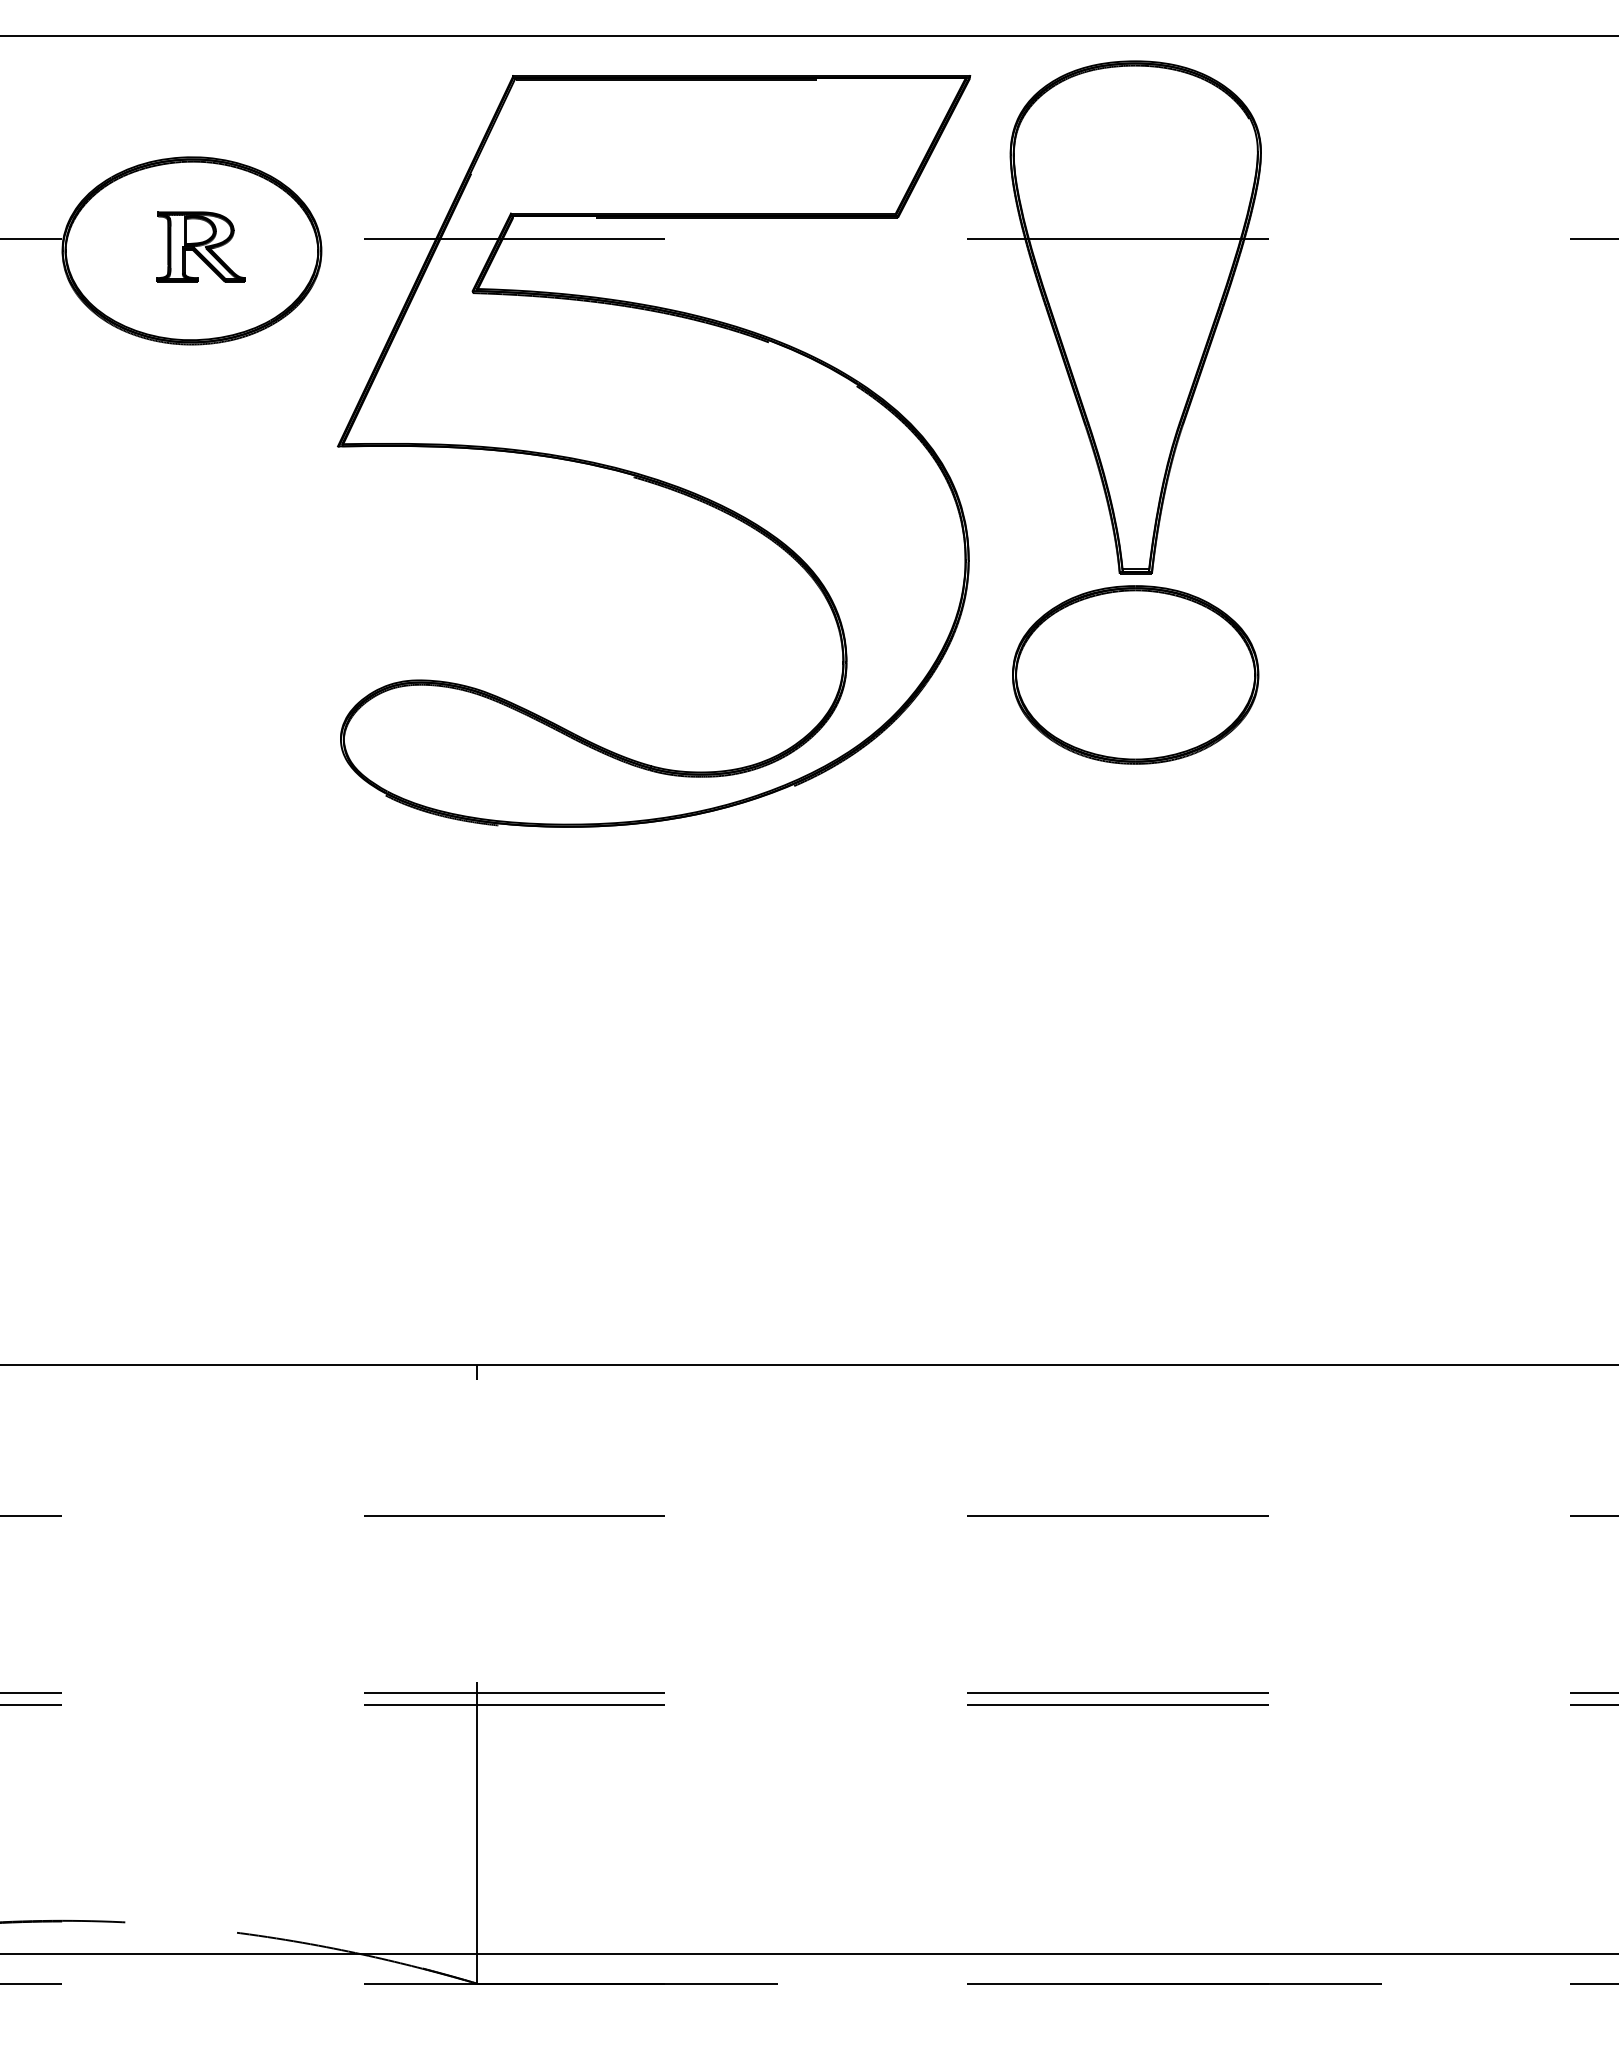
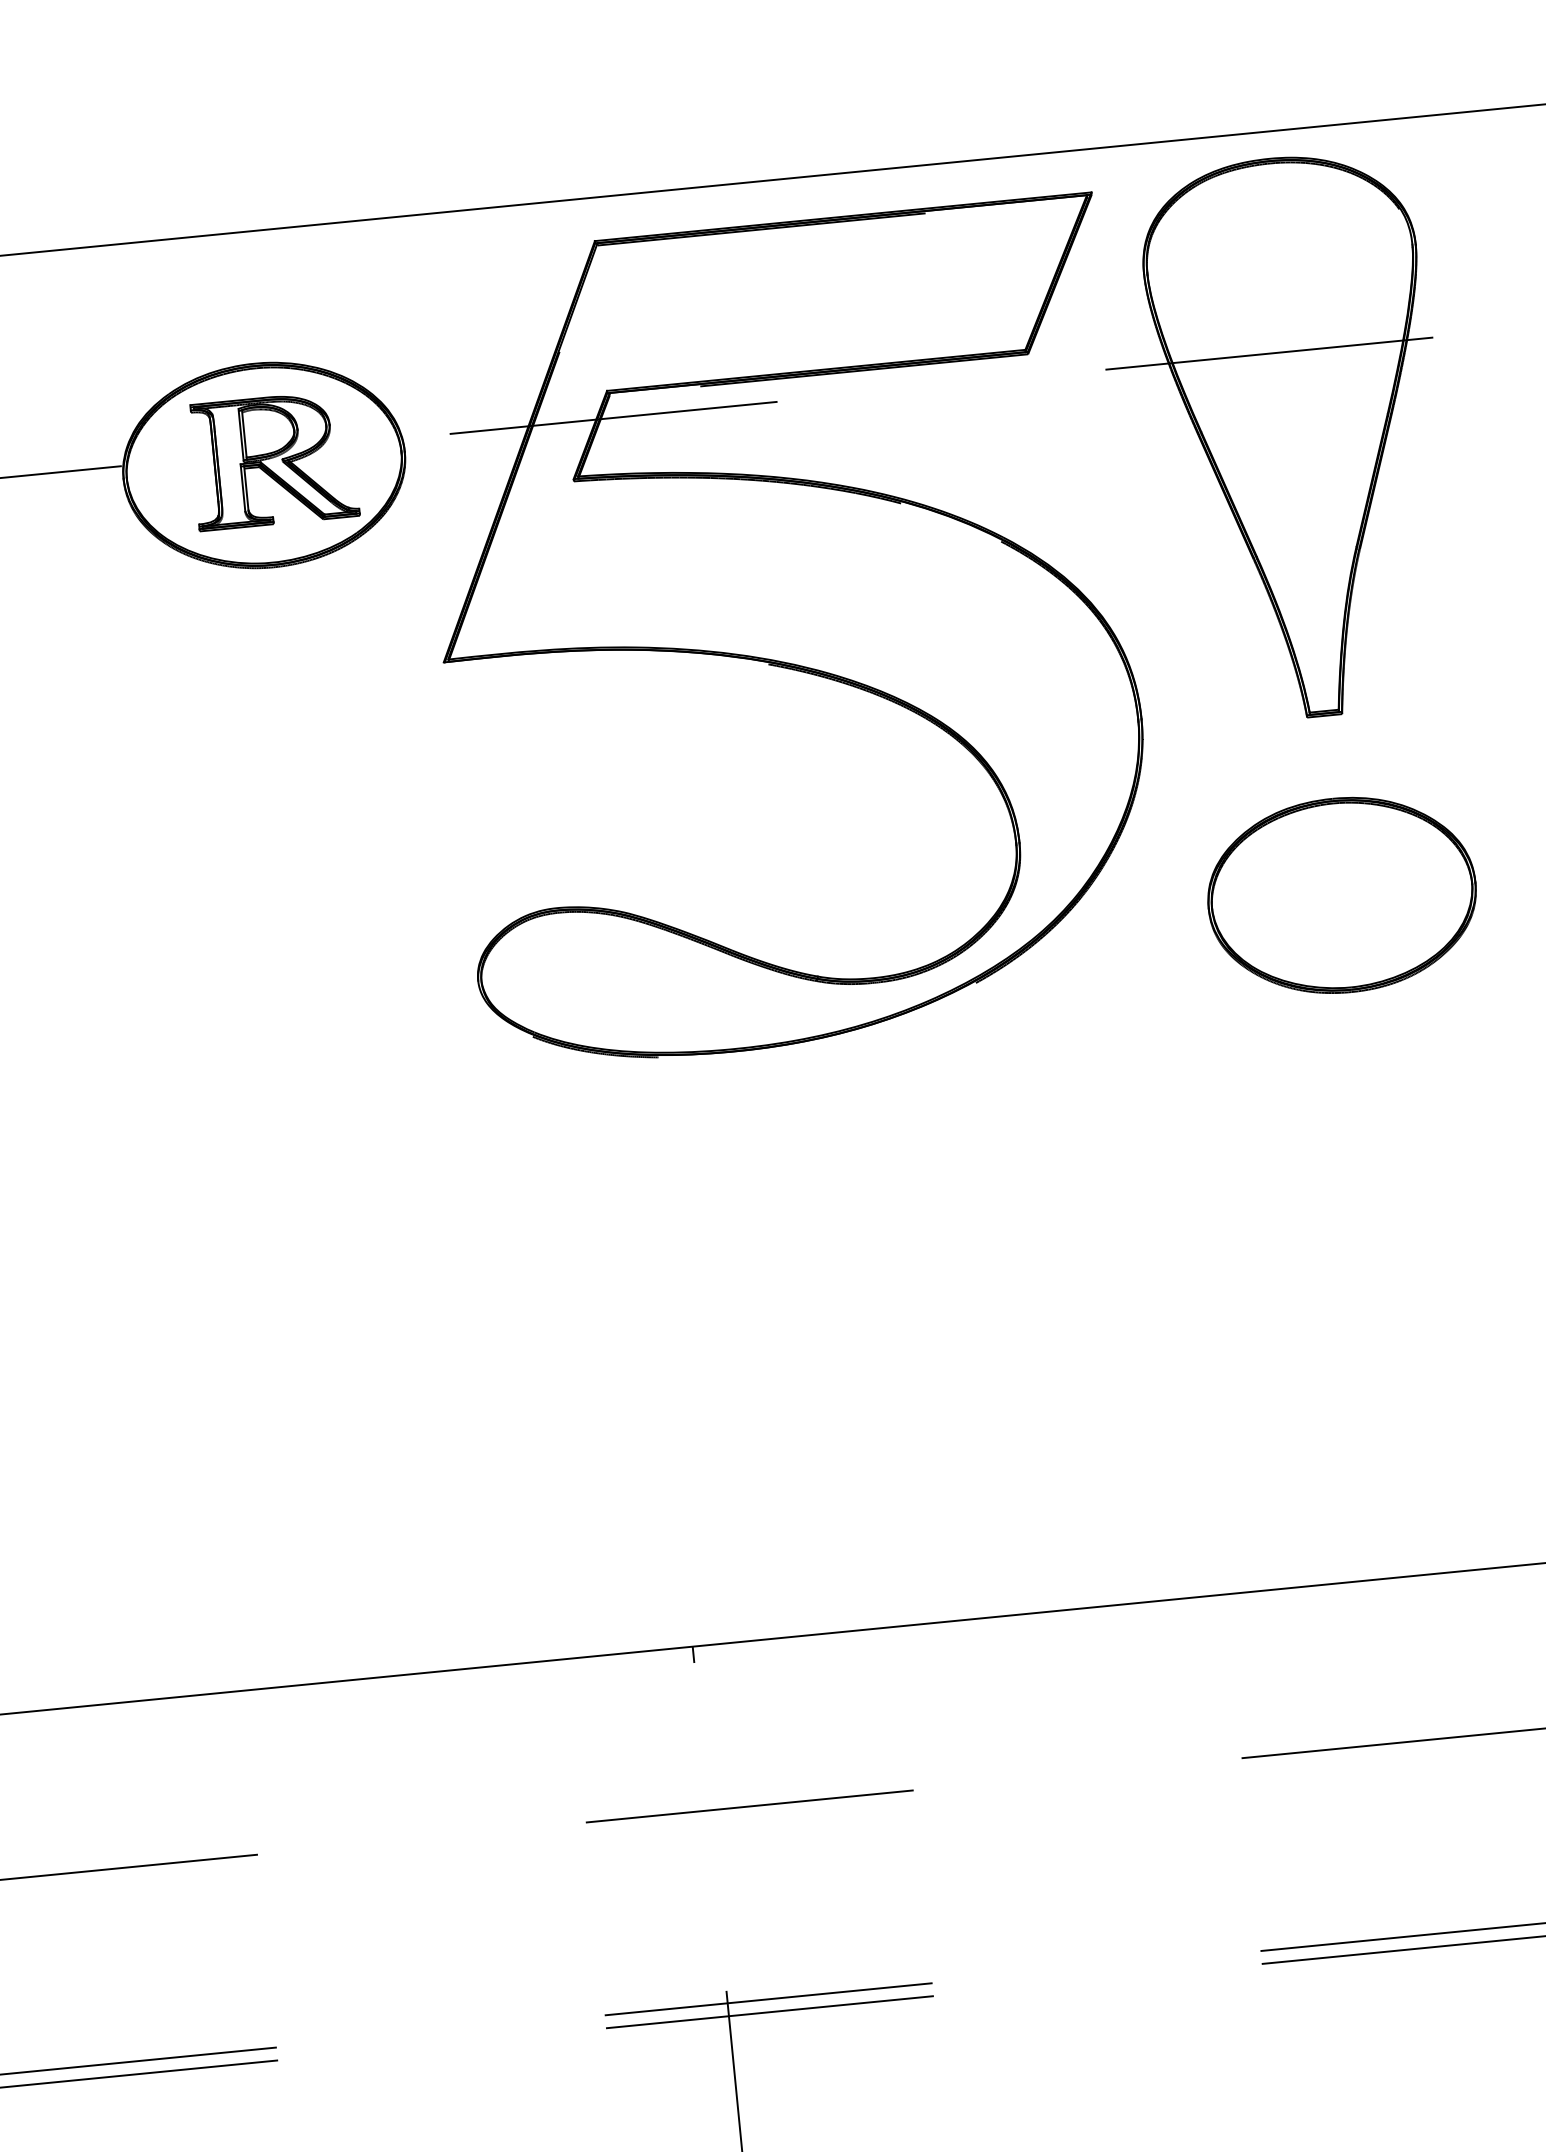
part: (200, 246) -> (273, 459), size x1.67
part: (1135, 674) -> (1341, 894), moved

